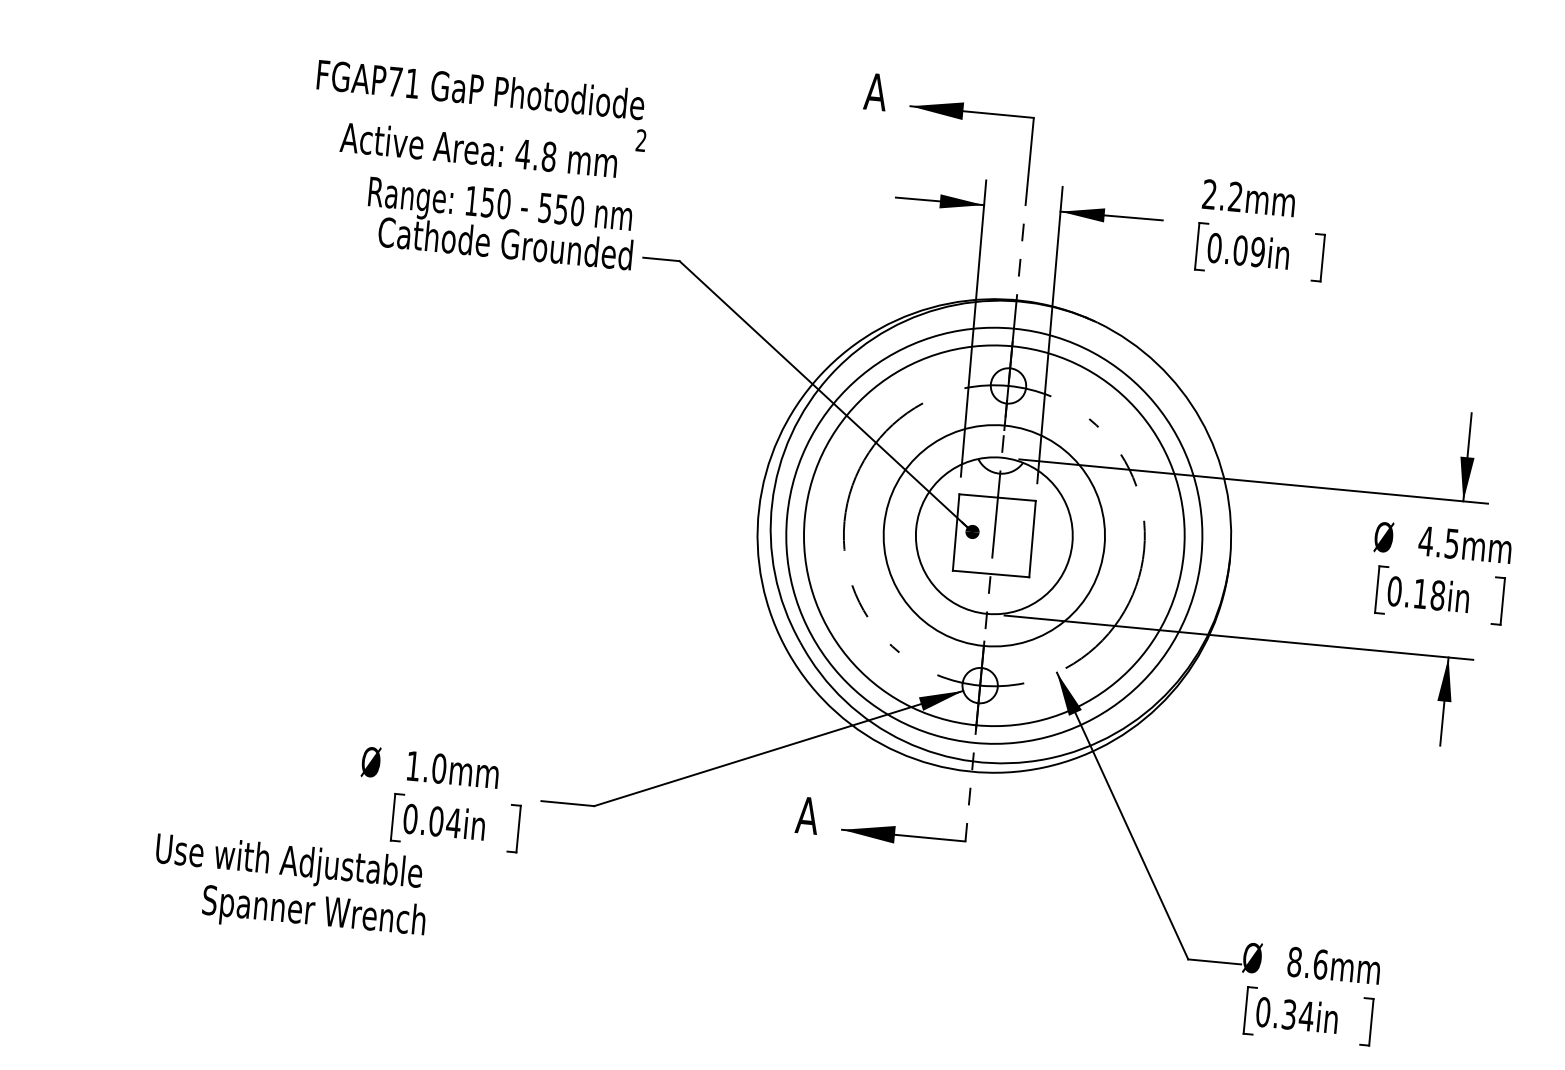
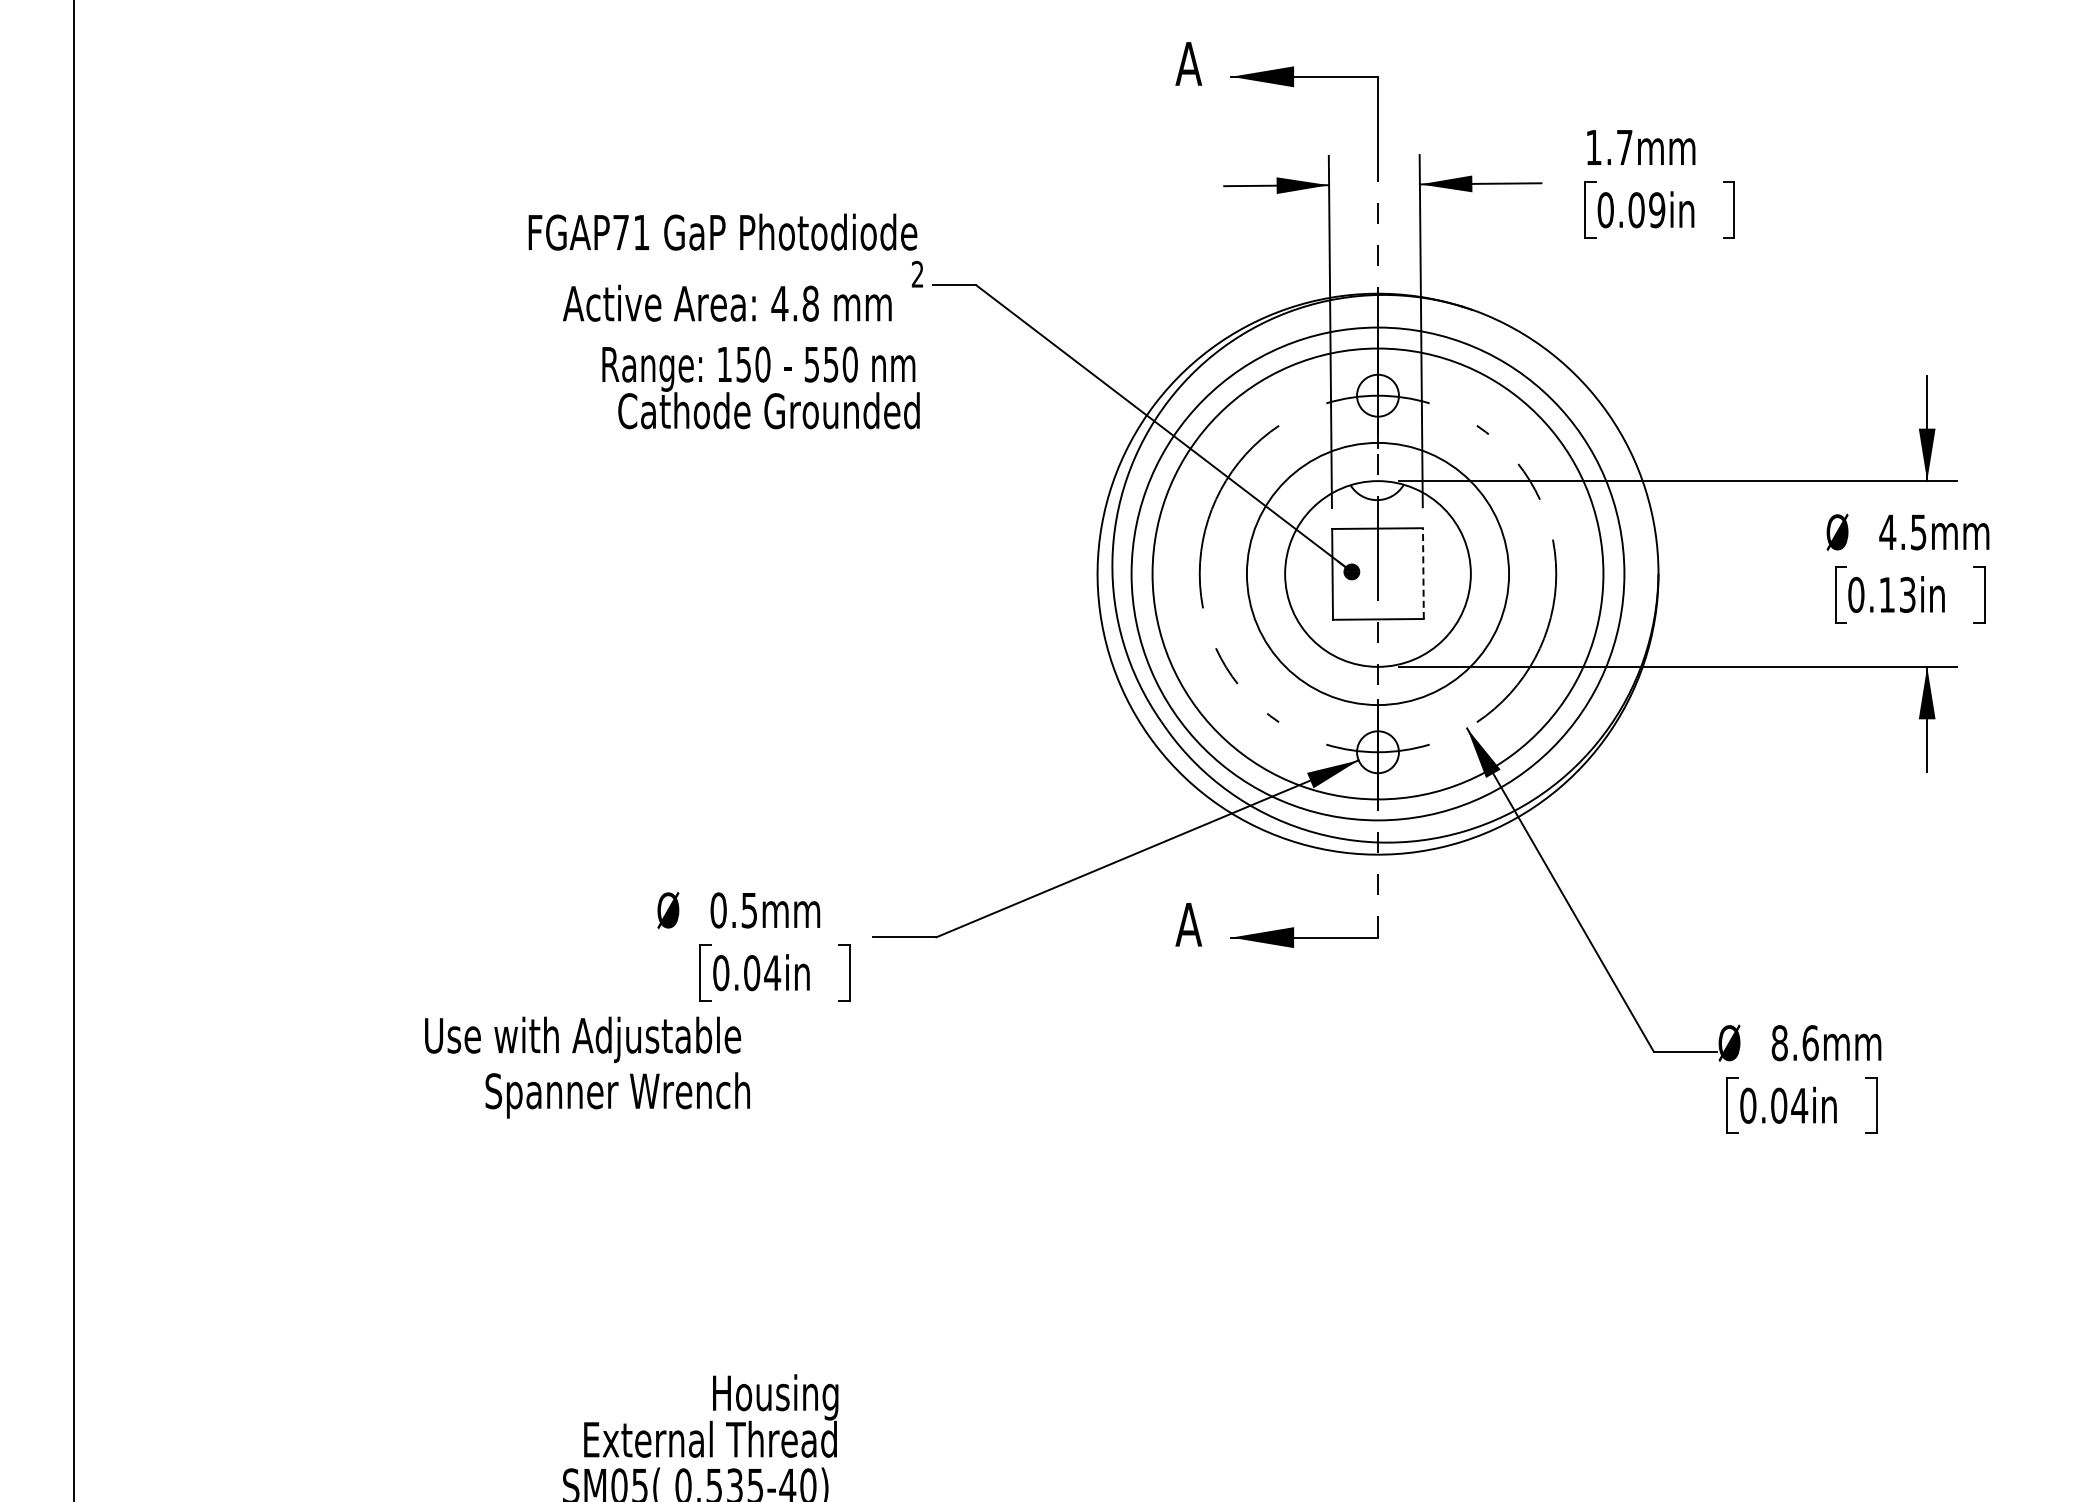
text: (476, 164) -> (725, 321), moved
text: (1222, 194) -> (1609, 146), 2.2mm -> 1.7mm
line: (1032, 539) -> (1423, 573), solid -> dashed
text: (1437, 595) -> (1907, 594), 0.18in -> 0.13in
text: (425, 767) -> (733, 910), 1.0mm -> 0.5mm
text: (1289, 1014) -> (1779, 1105), 0.34in -> 0.04in

